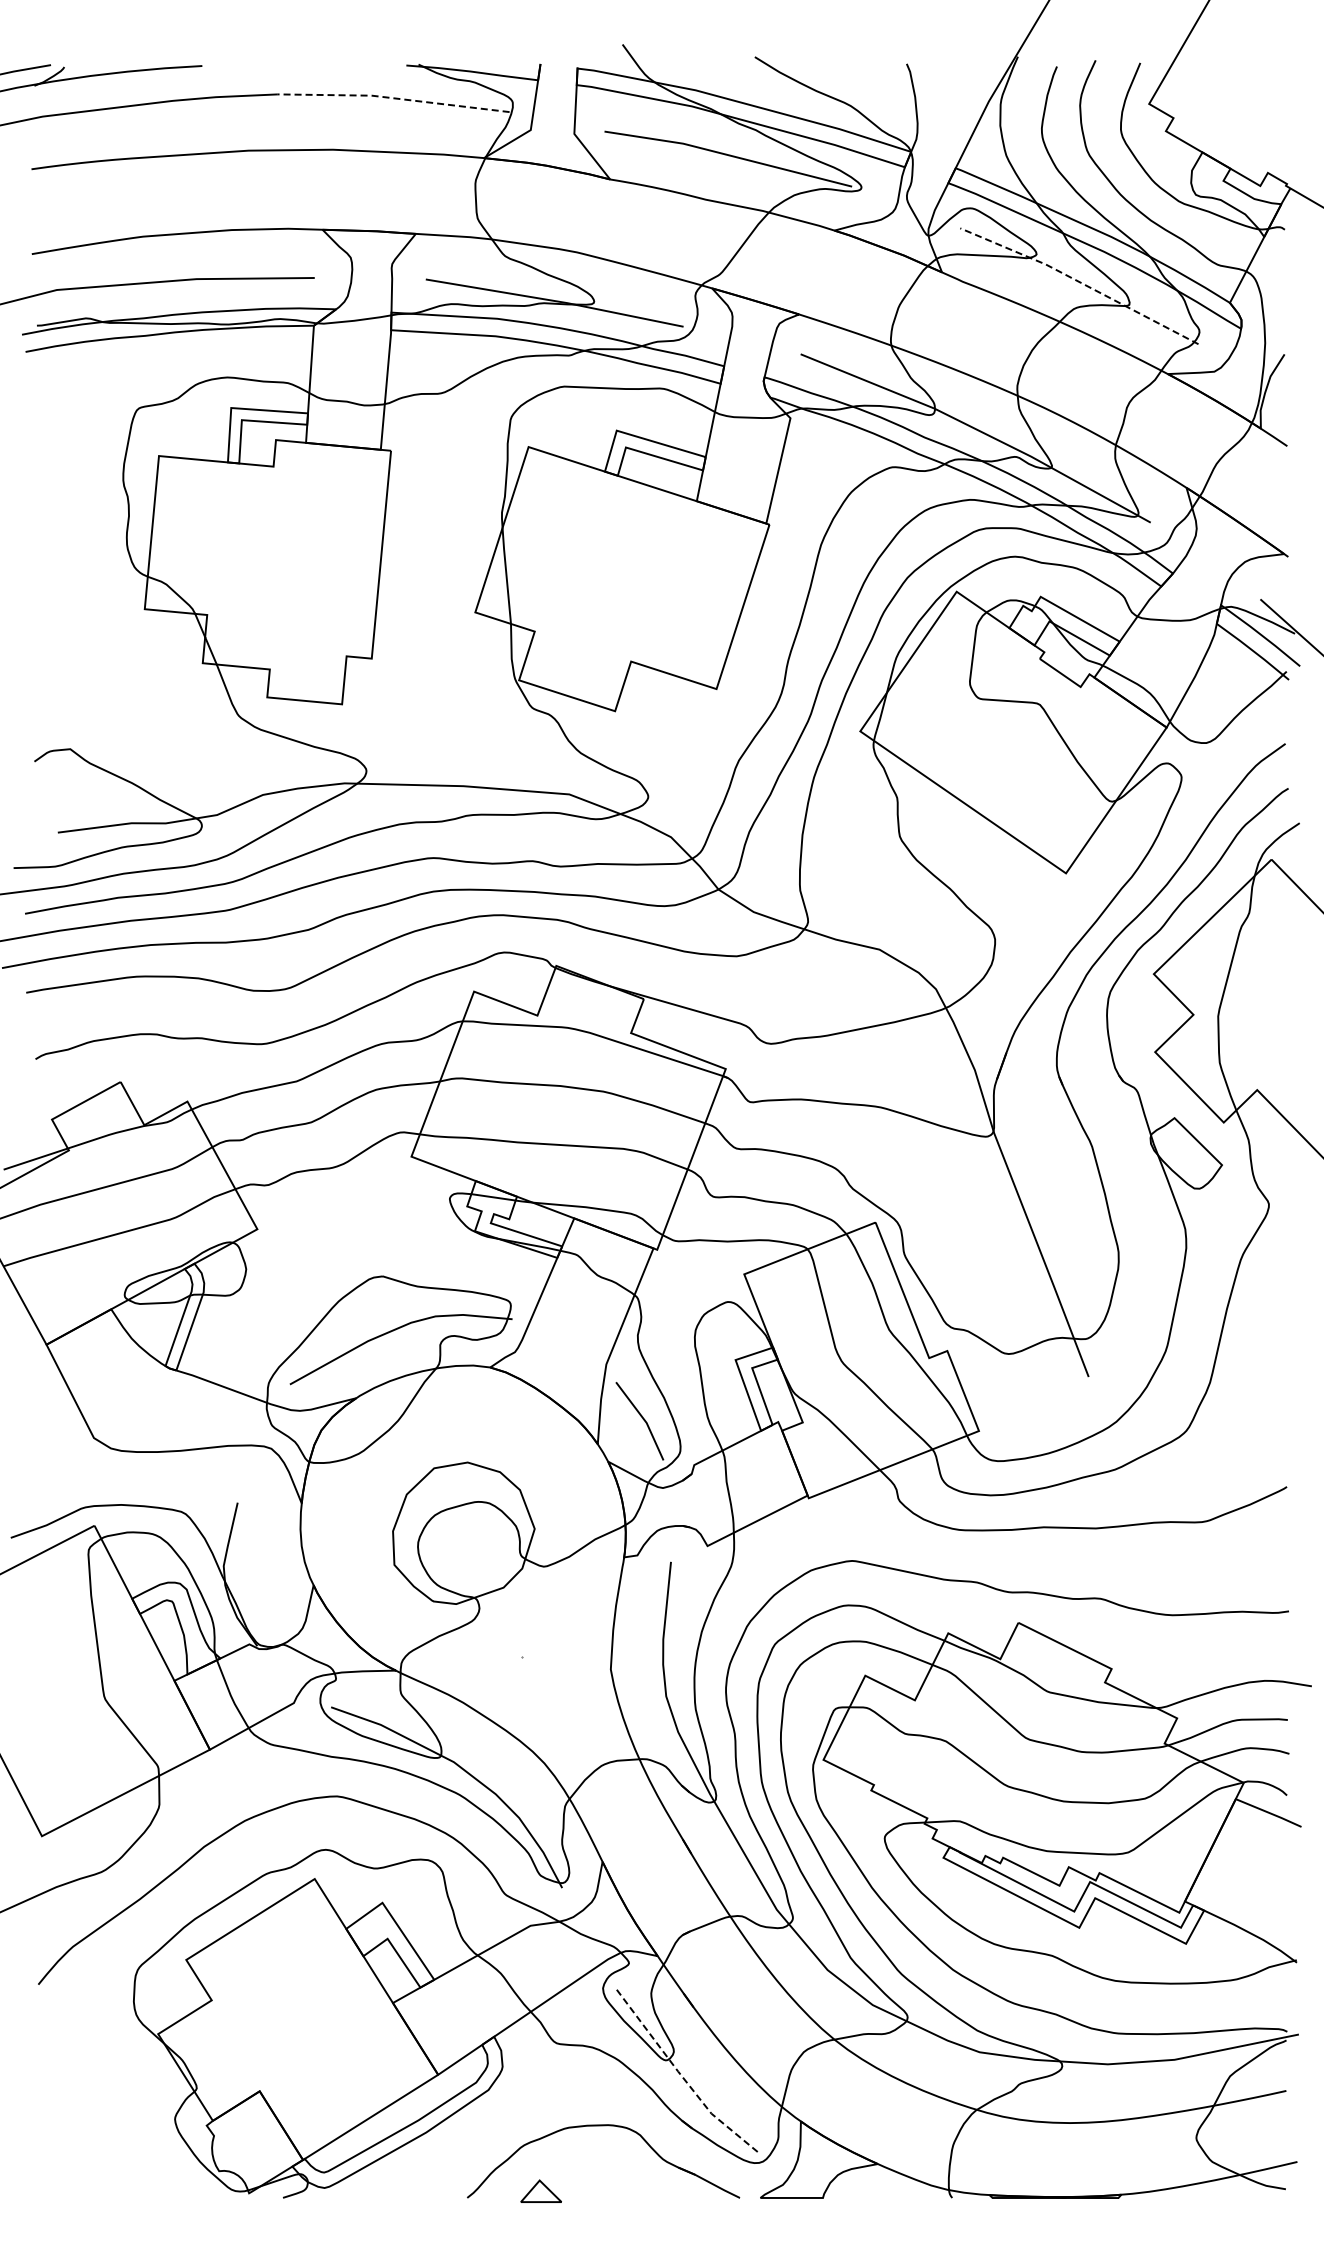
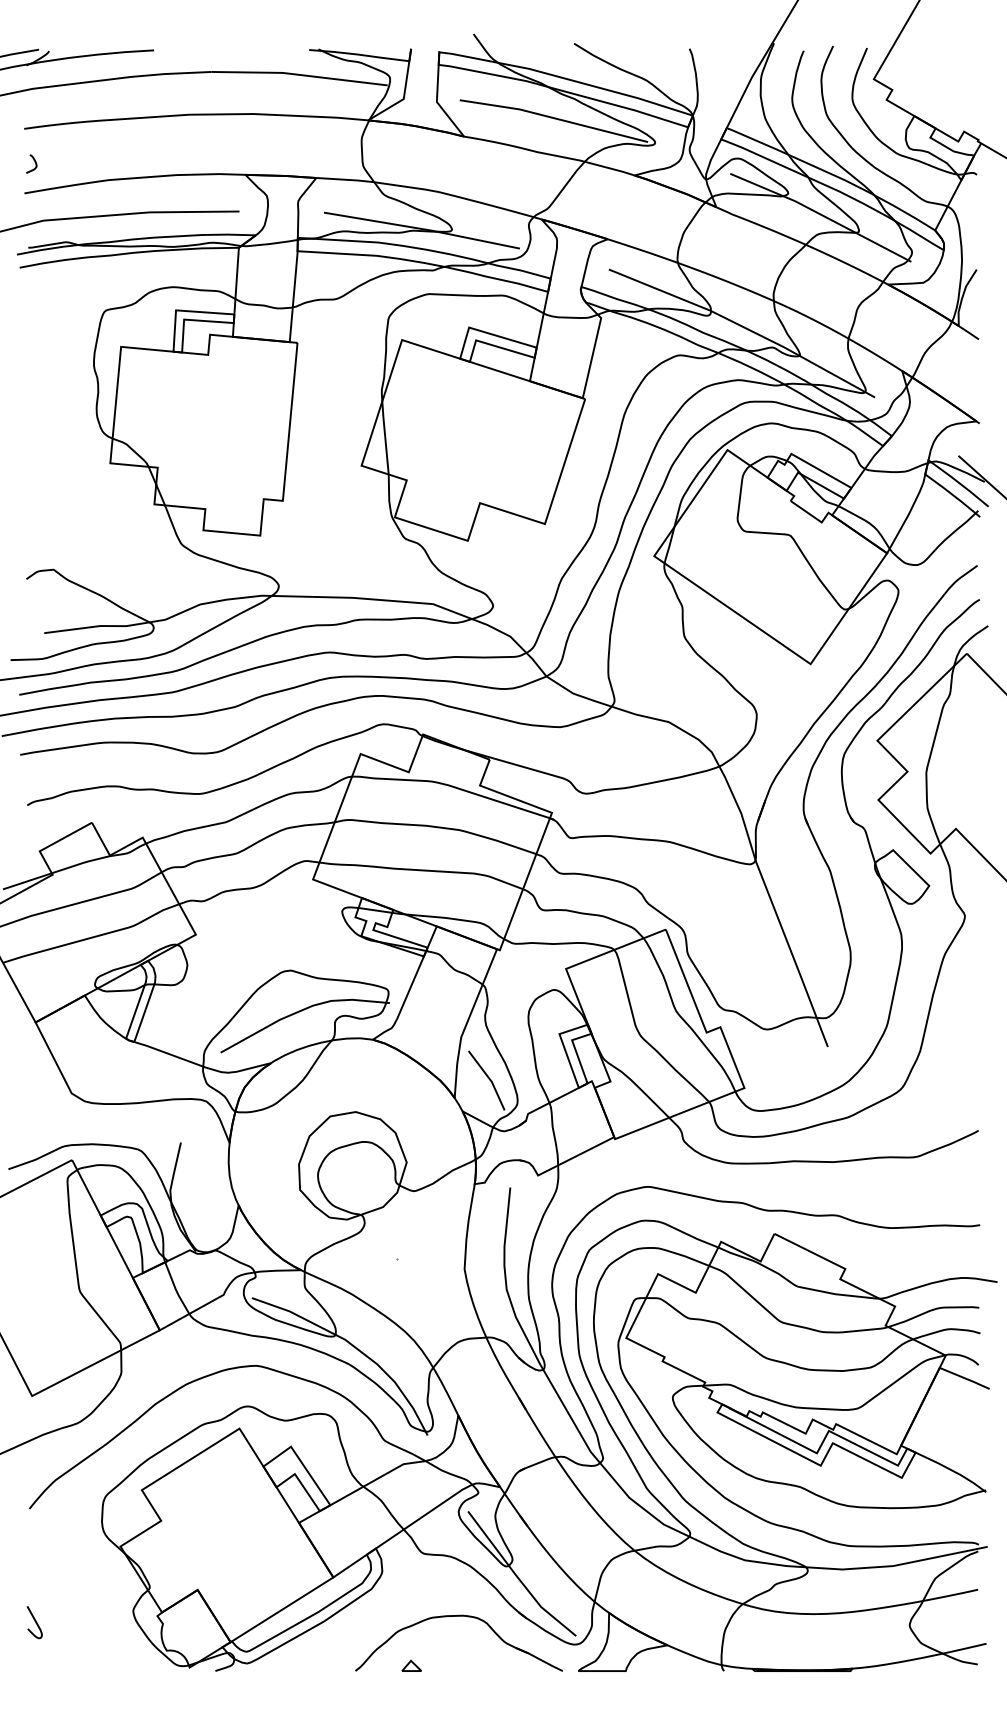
line: (393, 98) -> (299, 75), dashed -> solid
curve: (45, 213) -> (34, 162), added
line: (1080, 282) -> (821, 214), dashed -> solid
line: (681, 2075) -> (518, 1577), dashed -> solid
curve: (45, 2132) -> (34, 1621), added
part: (541, 2190) -> (411, 1665), size x0.62

